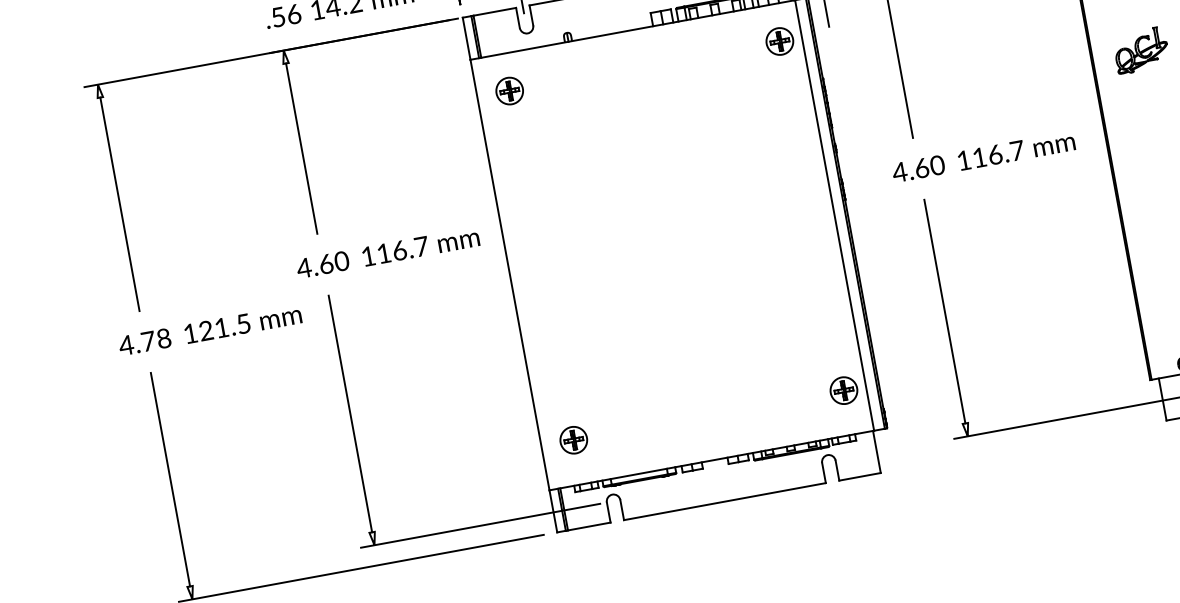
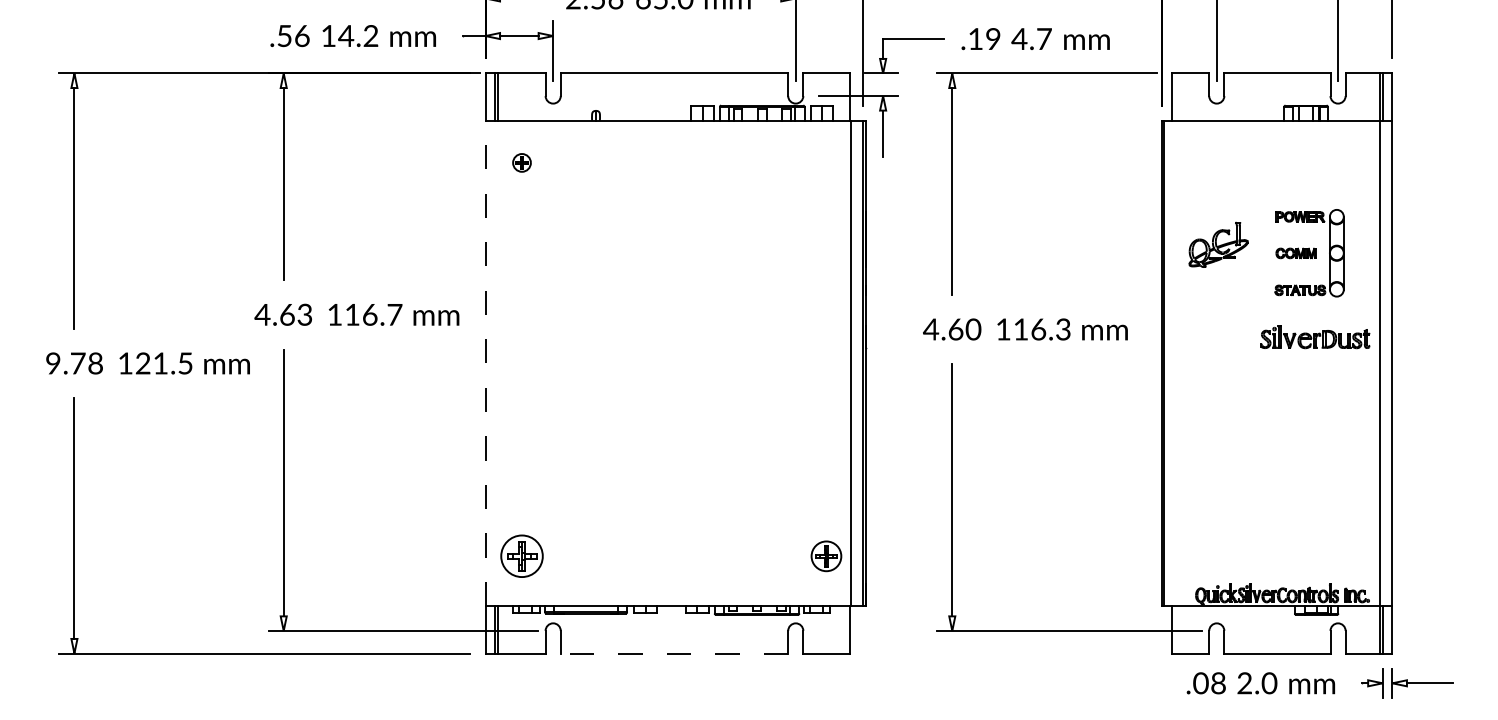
part: (779, 41) -> (826, 162), removed
part: (509, 90) -> (521, 162), size x0.6
text: (1017, 150) -> (1063, 329), 116.7 -> 116.3
text: (341, 261) -> (304, 314), 4.60 -> 4.63
line: (509, 275) -> (485, 363), solid -> dashed
text: (126, 345) -> (53, 363), 4.78 -> 9.78
part: (573, 440) -> (521, 556), size x1.4
line: (724, 501) -> (674, 653), solid -> dashed

